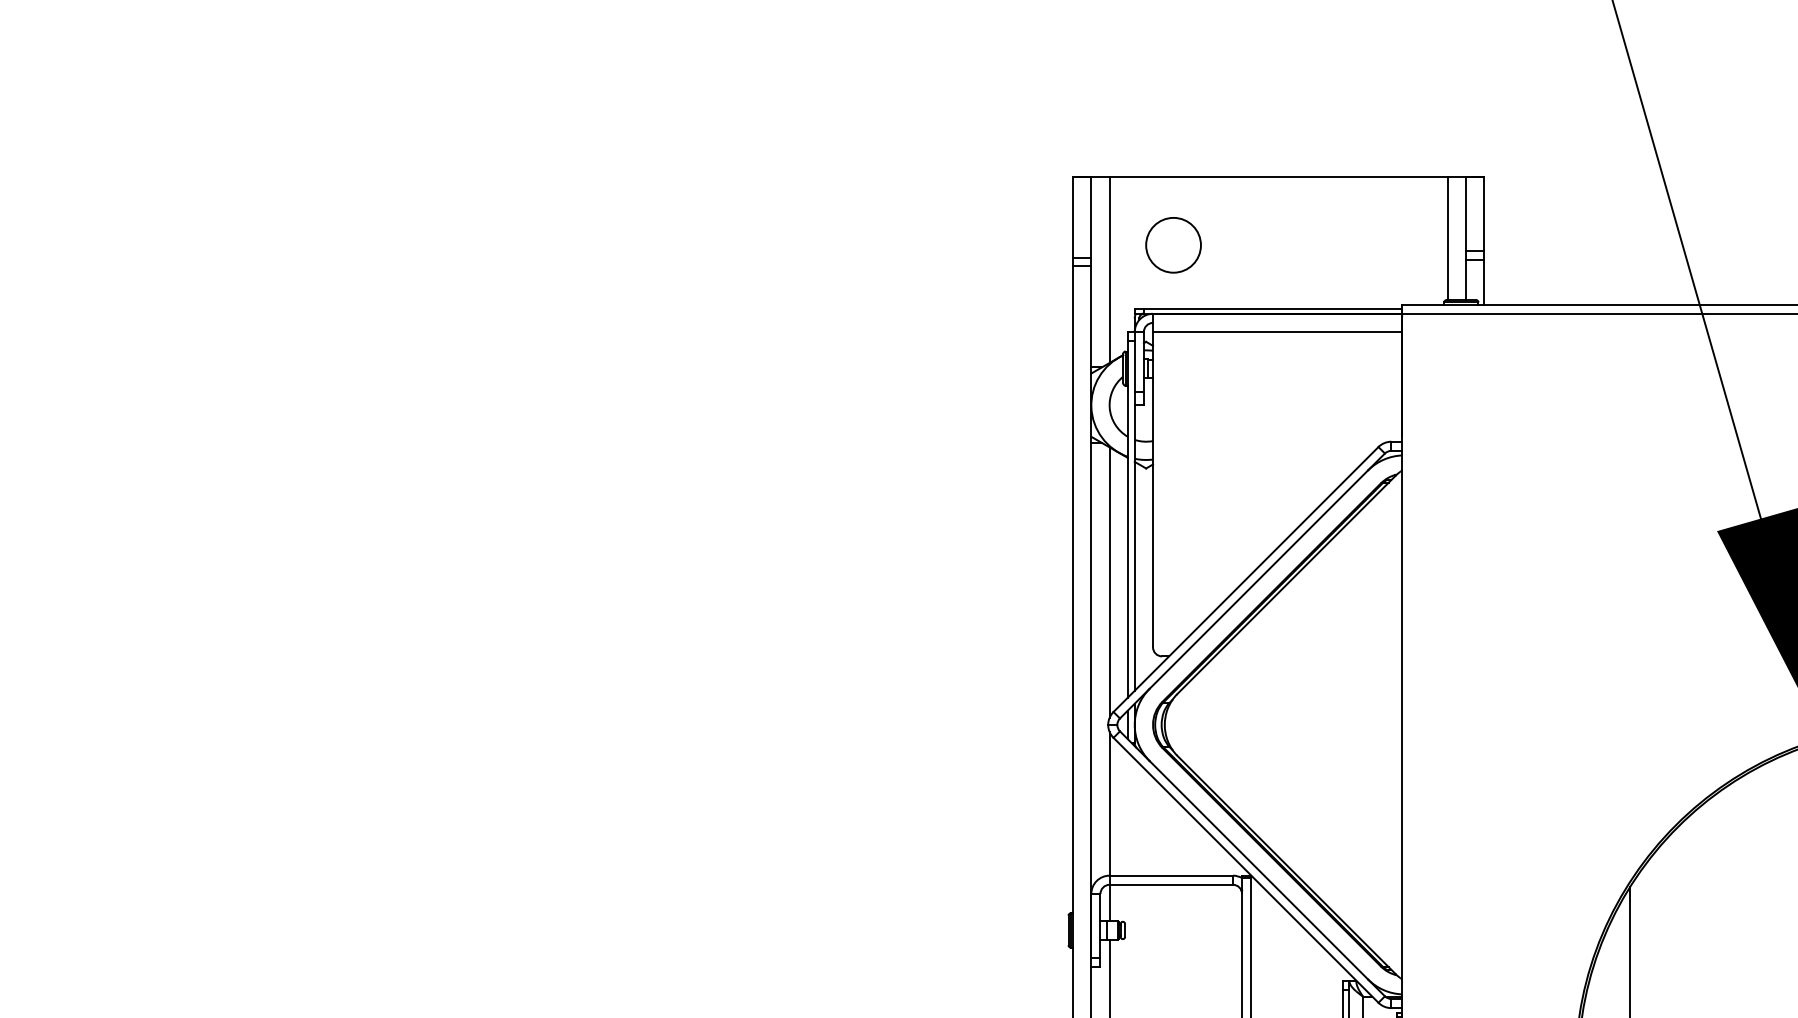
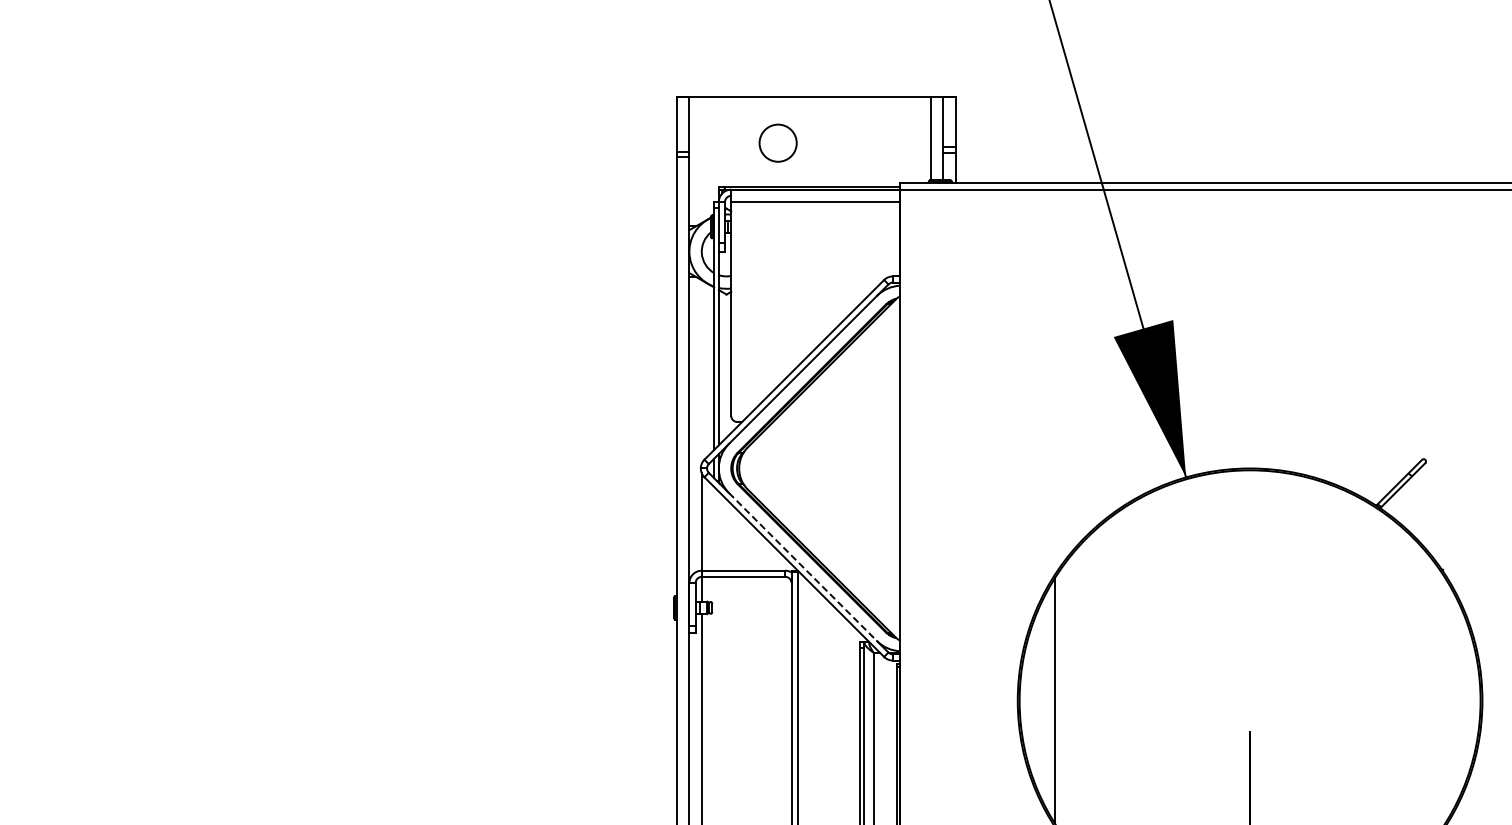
circle: (1172, 244) -> (777, 142), moved
line: (1109, 269) -> (701, 159), removed
line: (1109, 581) -> (701, 371), removed
line: (1259, 870) -> (803, 567), solid -> dashed

